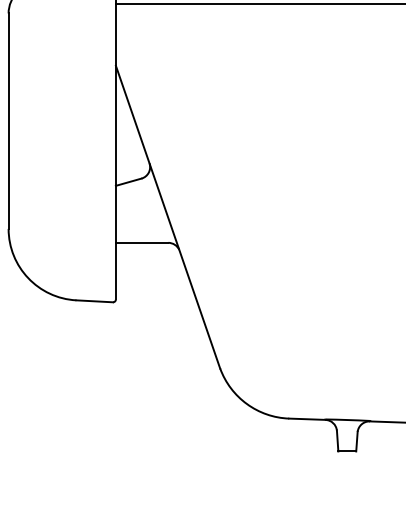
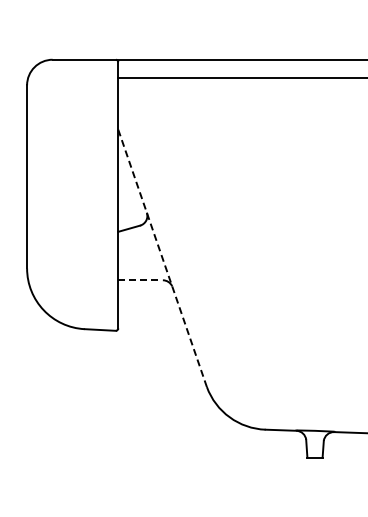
line: (167, 216) -> (162, 257), solid -> dashed
line: (143, 243) -> (141, 280), solid -> dashed

